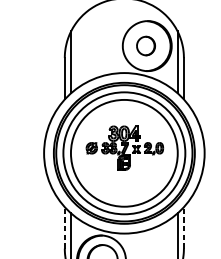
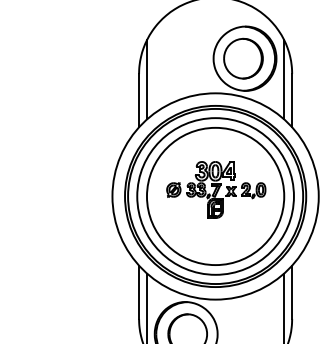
part: (146, 45) -> (243, 58), size x1.67
line: (65, 228) -> (139, 292), dashed -> solid
line: (184, 228) -> (292, 292), dashed -> solid

